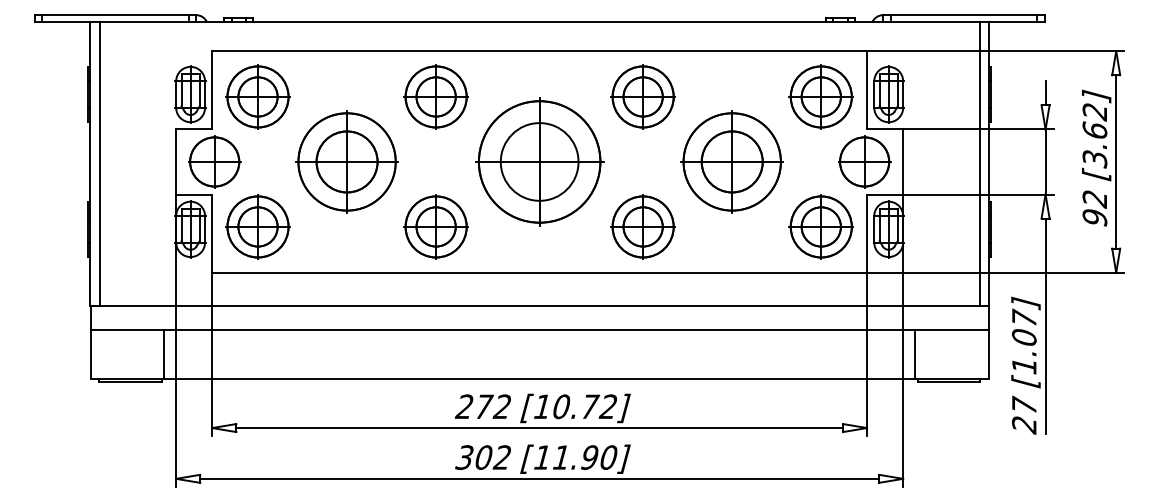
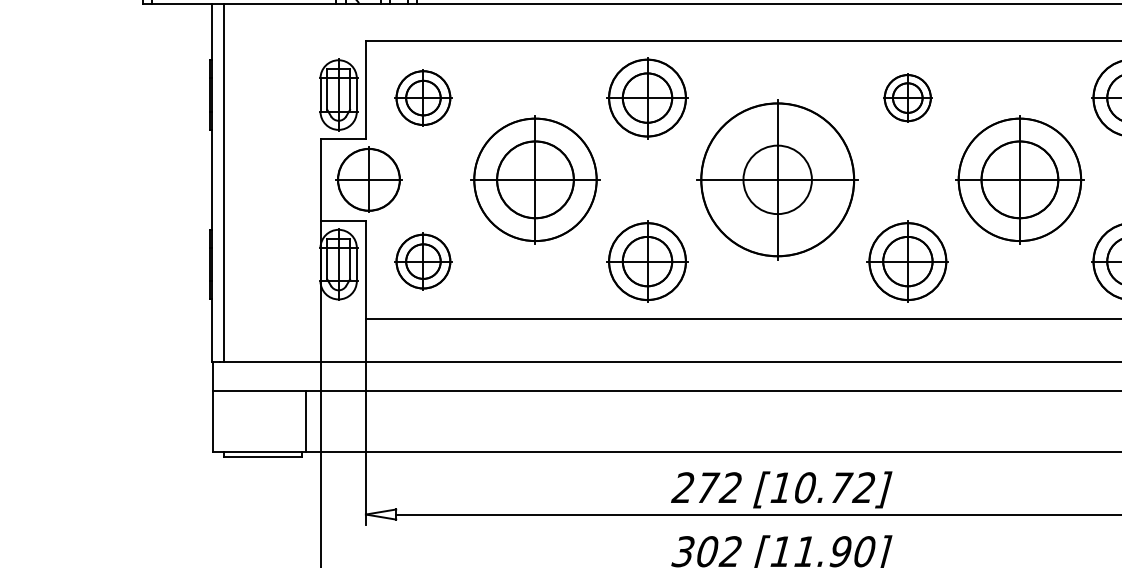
part: (257, 96) -> (422, 97), size x0.7
part: (642, 96) -> (907, 97), size x0.6
circle: (539, 161) -> (777, 179), size x0.7
part: (257, 226) -> (422, 261), size x0.7

